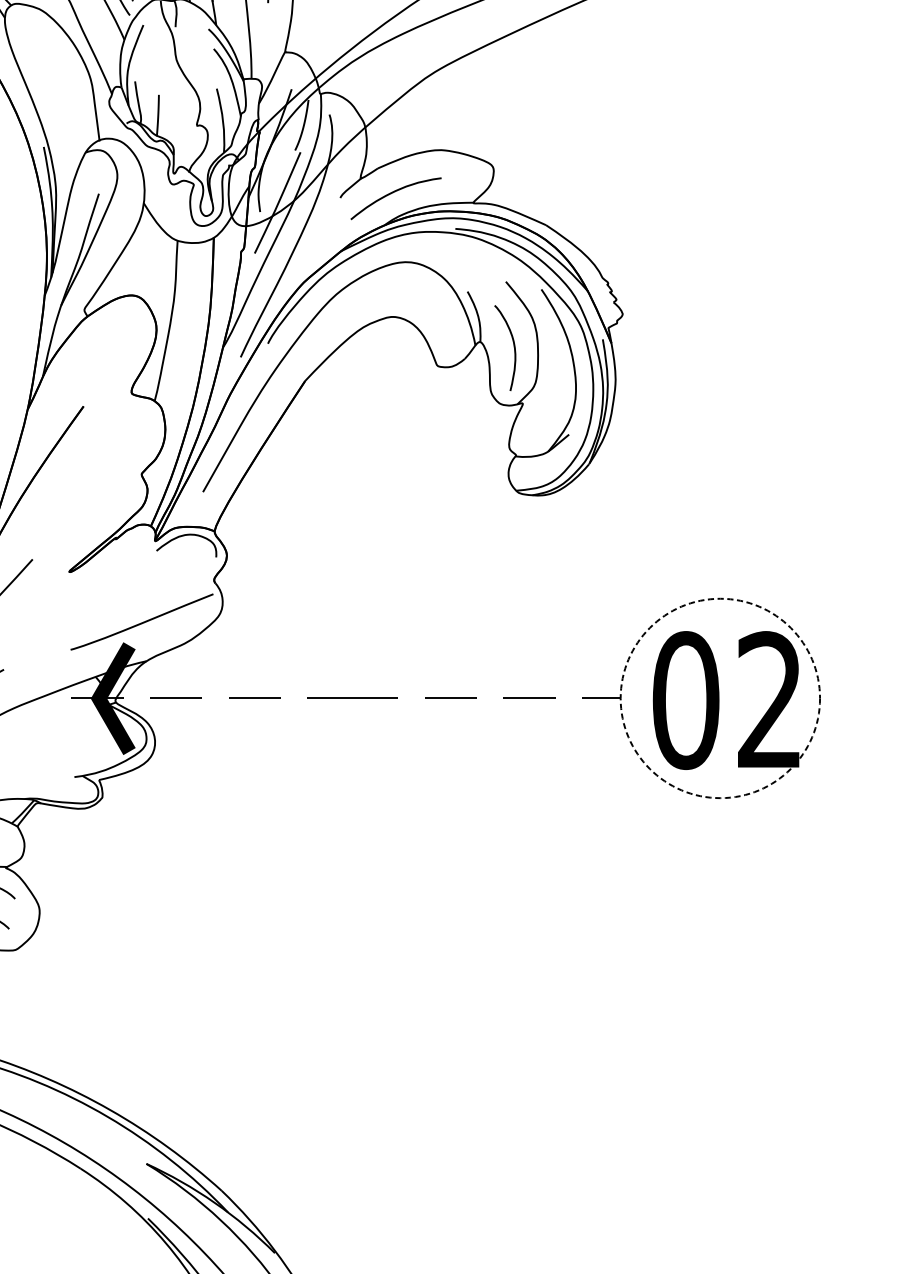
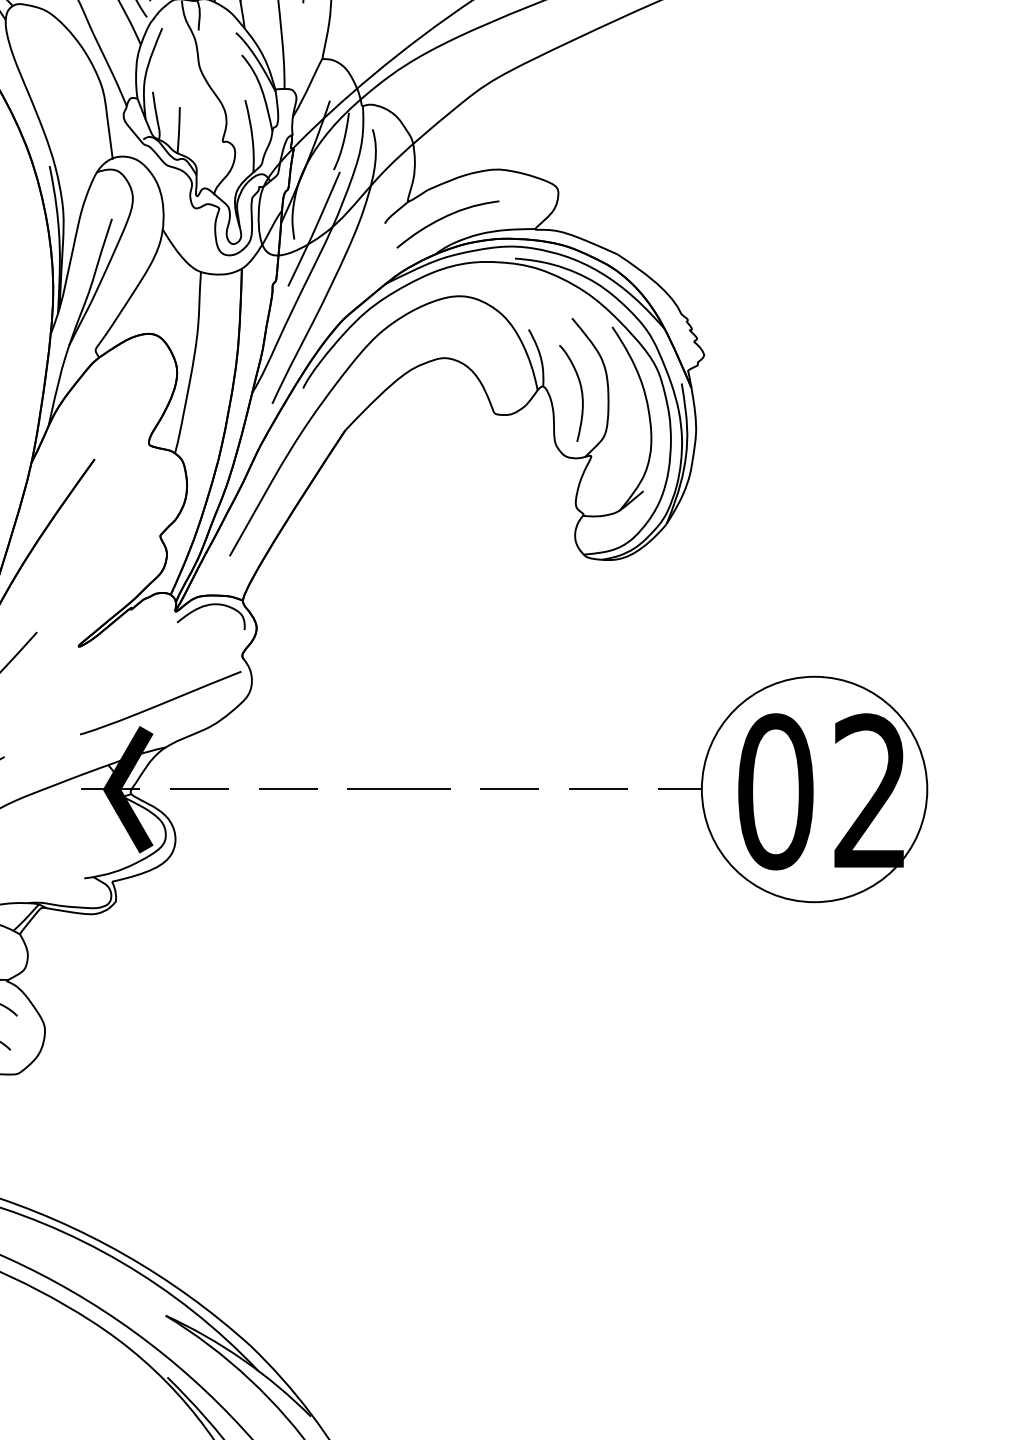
circle: (720, 698) -> (814, 789), dashed -> solid

